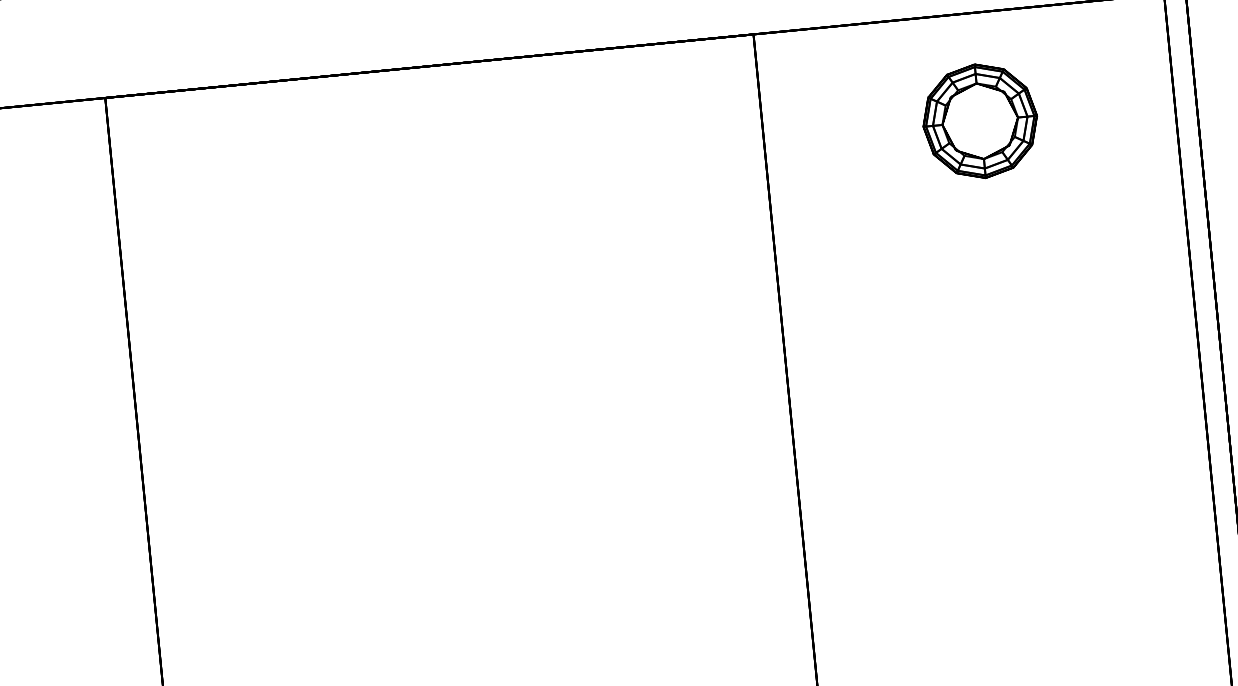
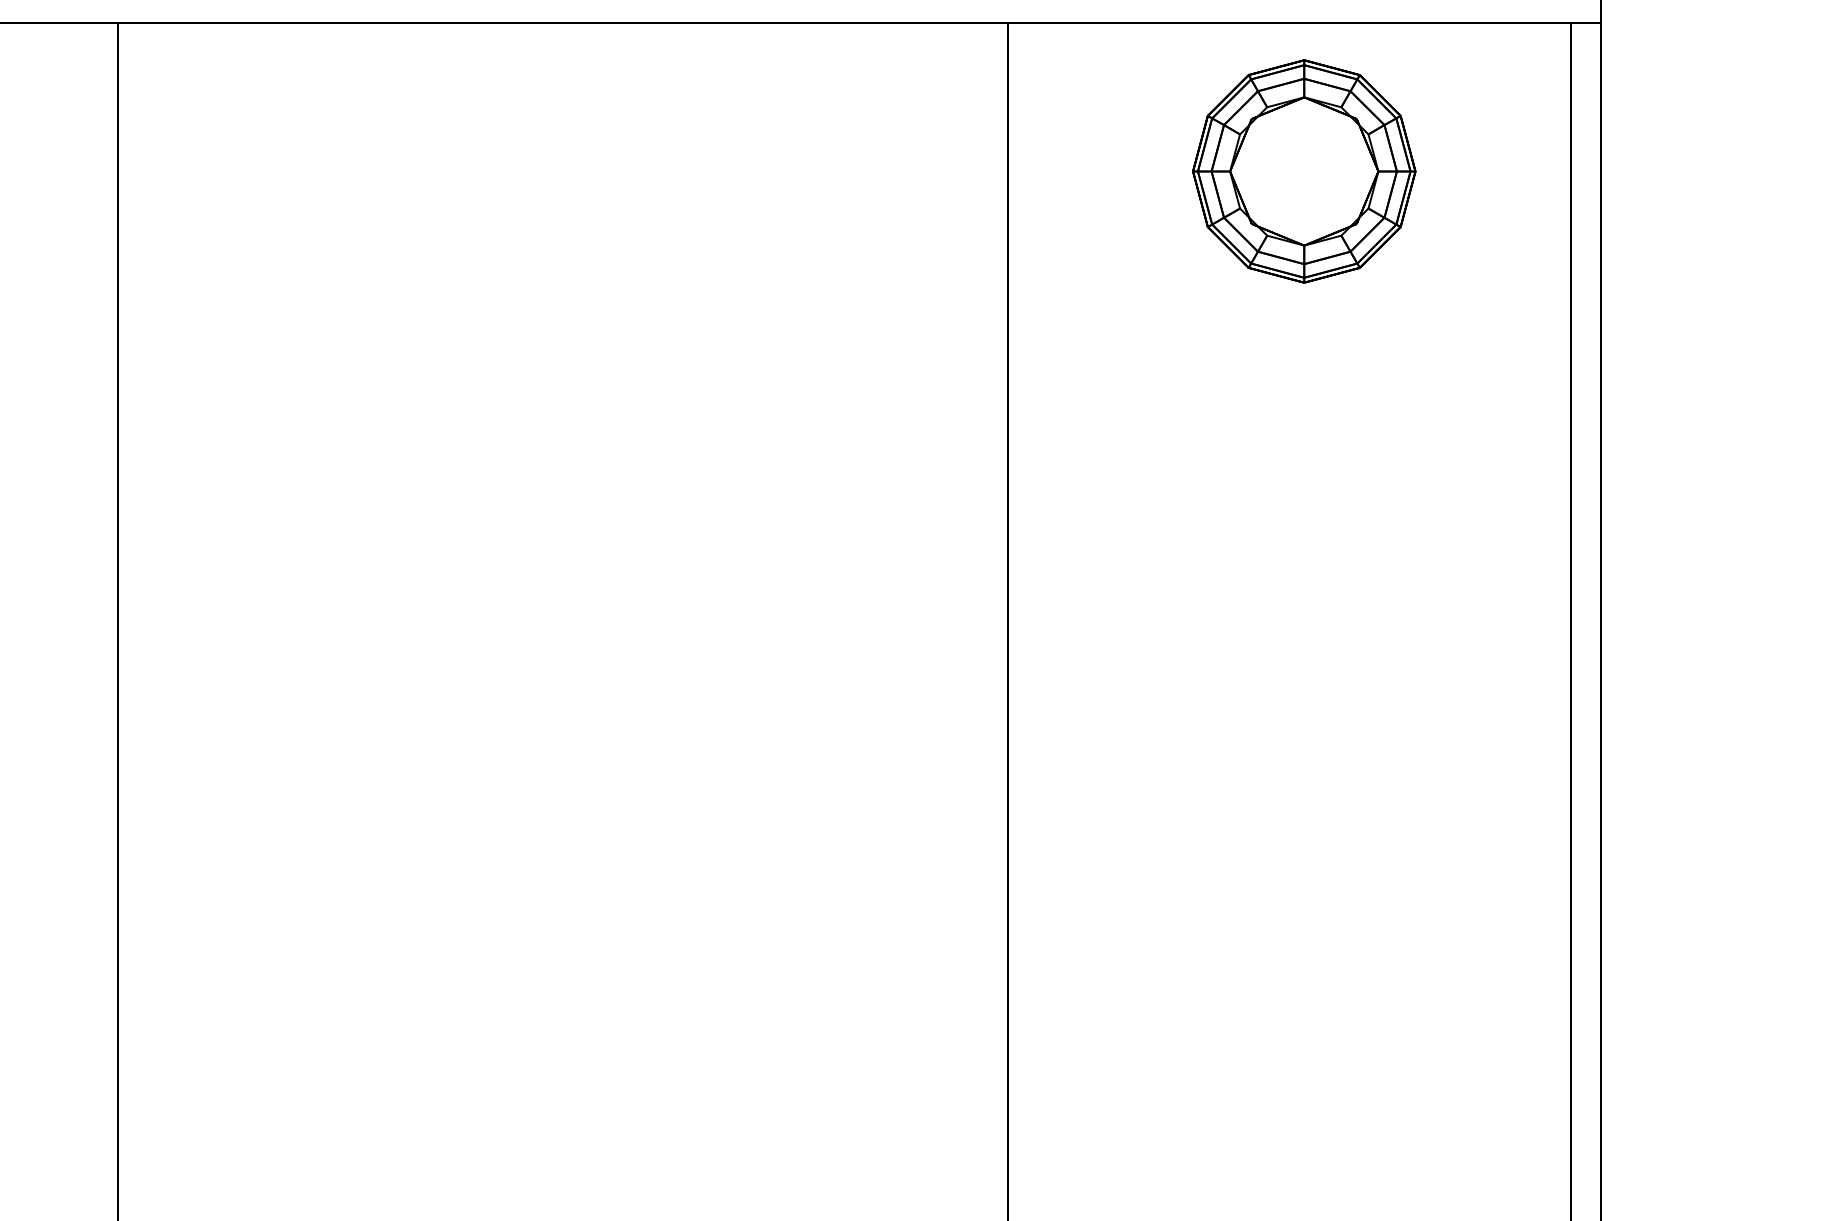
part: (980, 121) -> (1304, 171), size x1.43

